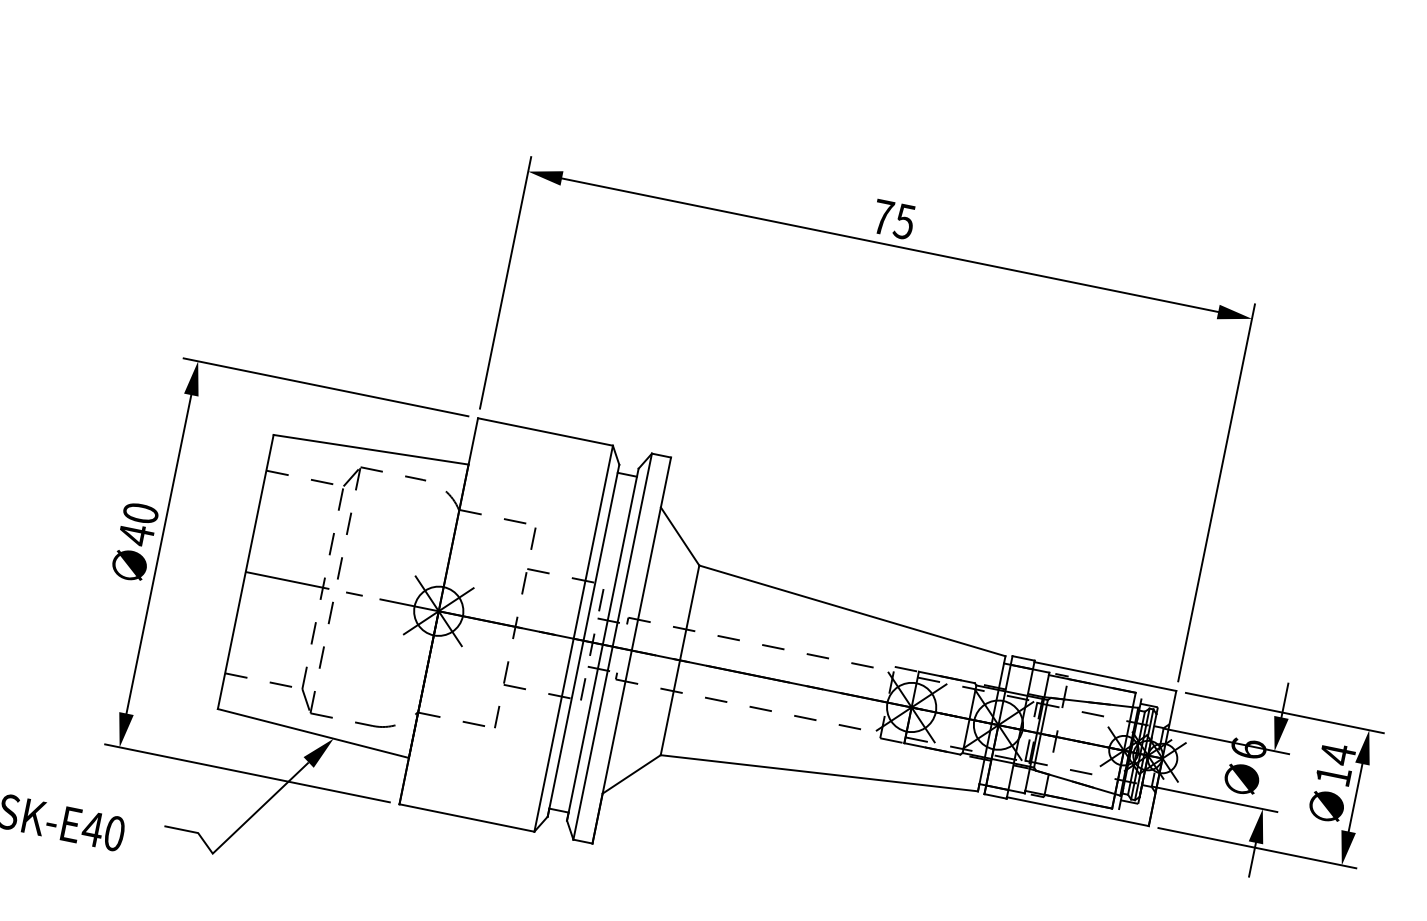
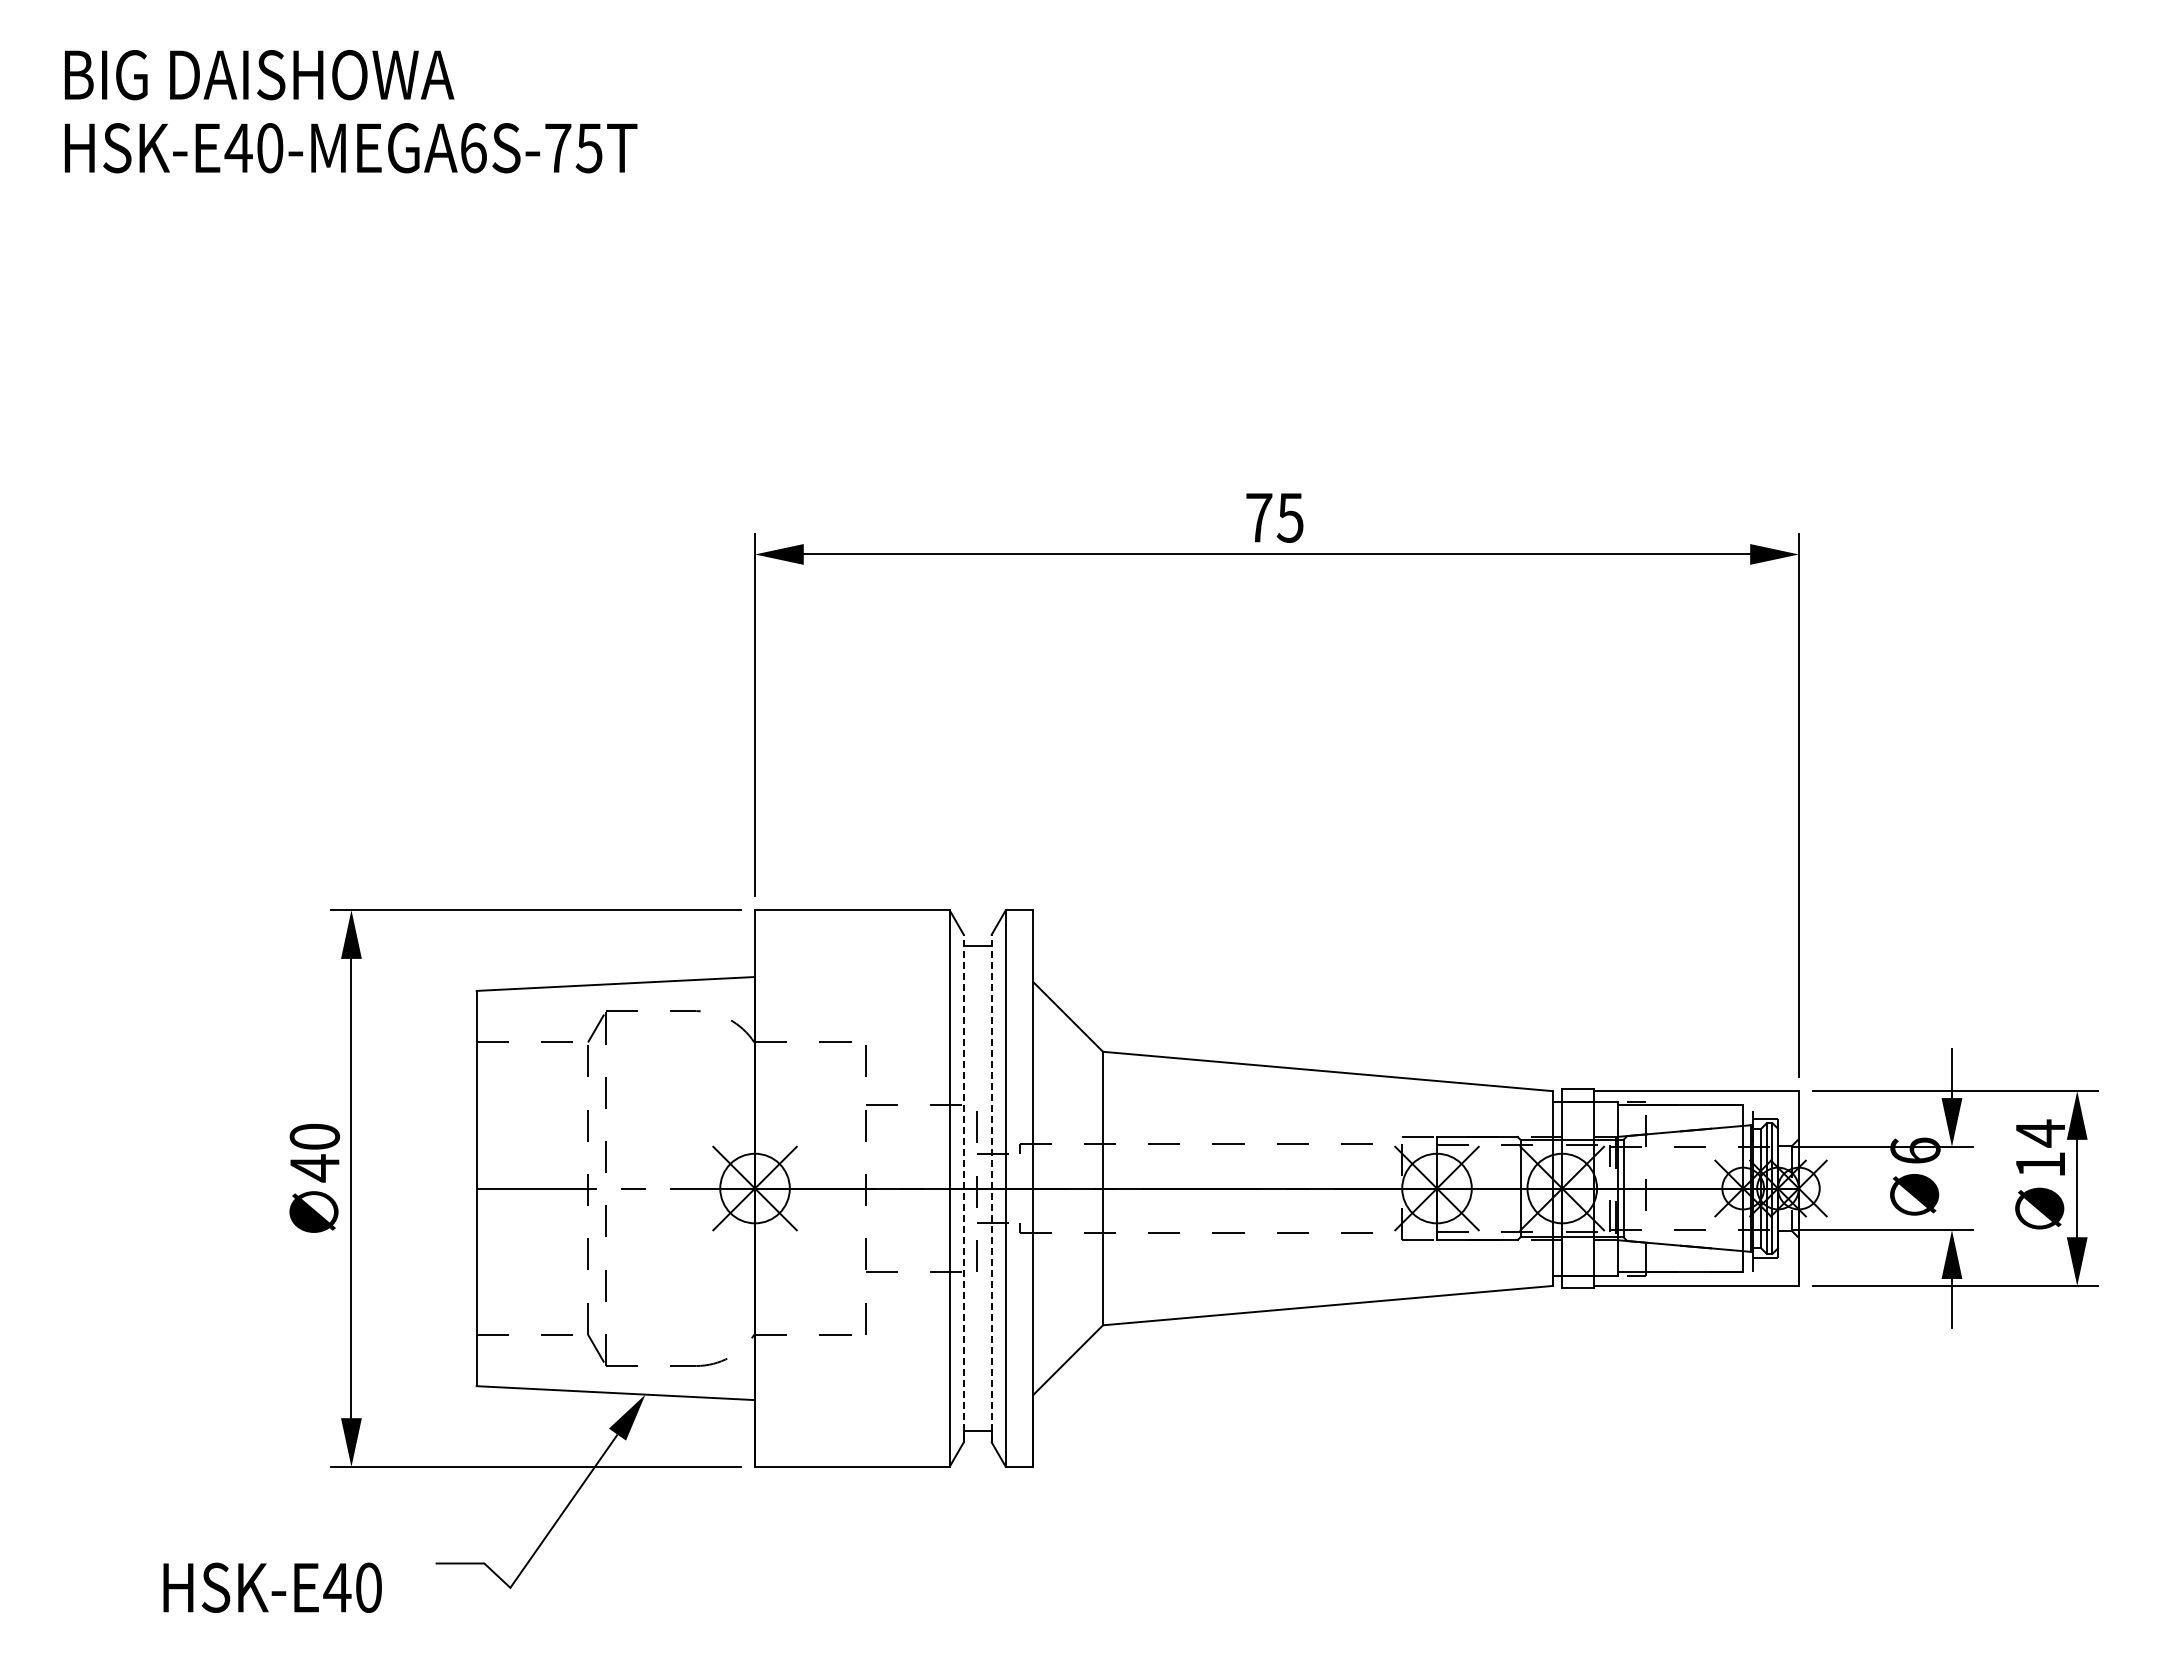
line: (583, 640) -> (963, 1188), solid -> dashed
line: (602, 644) -> (991, 1188), solid -> dashed

